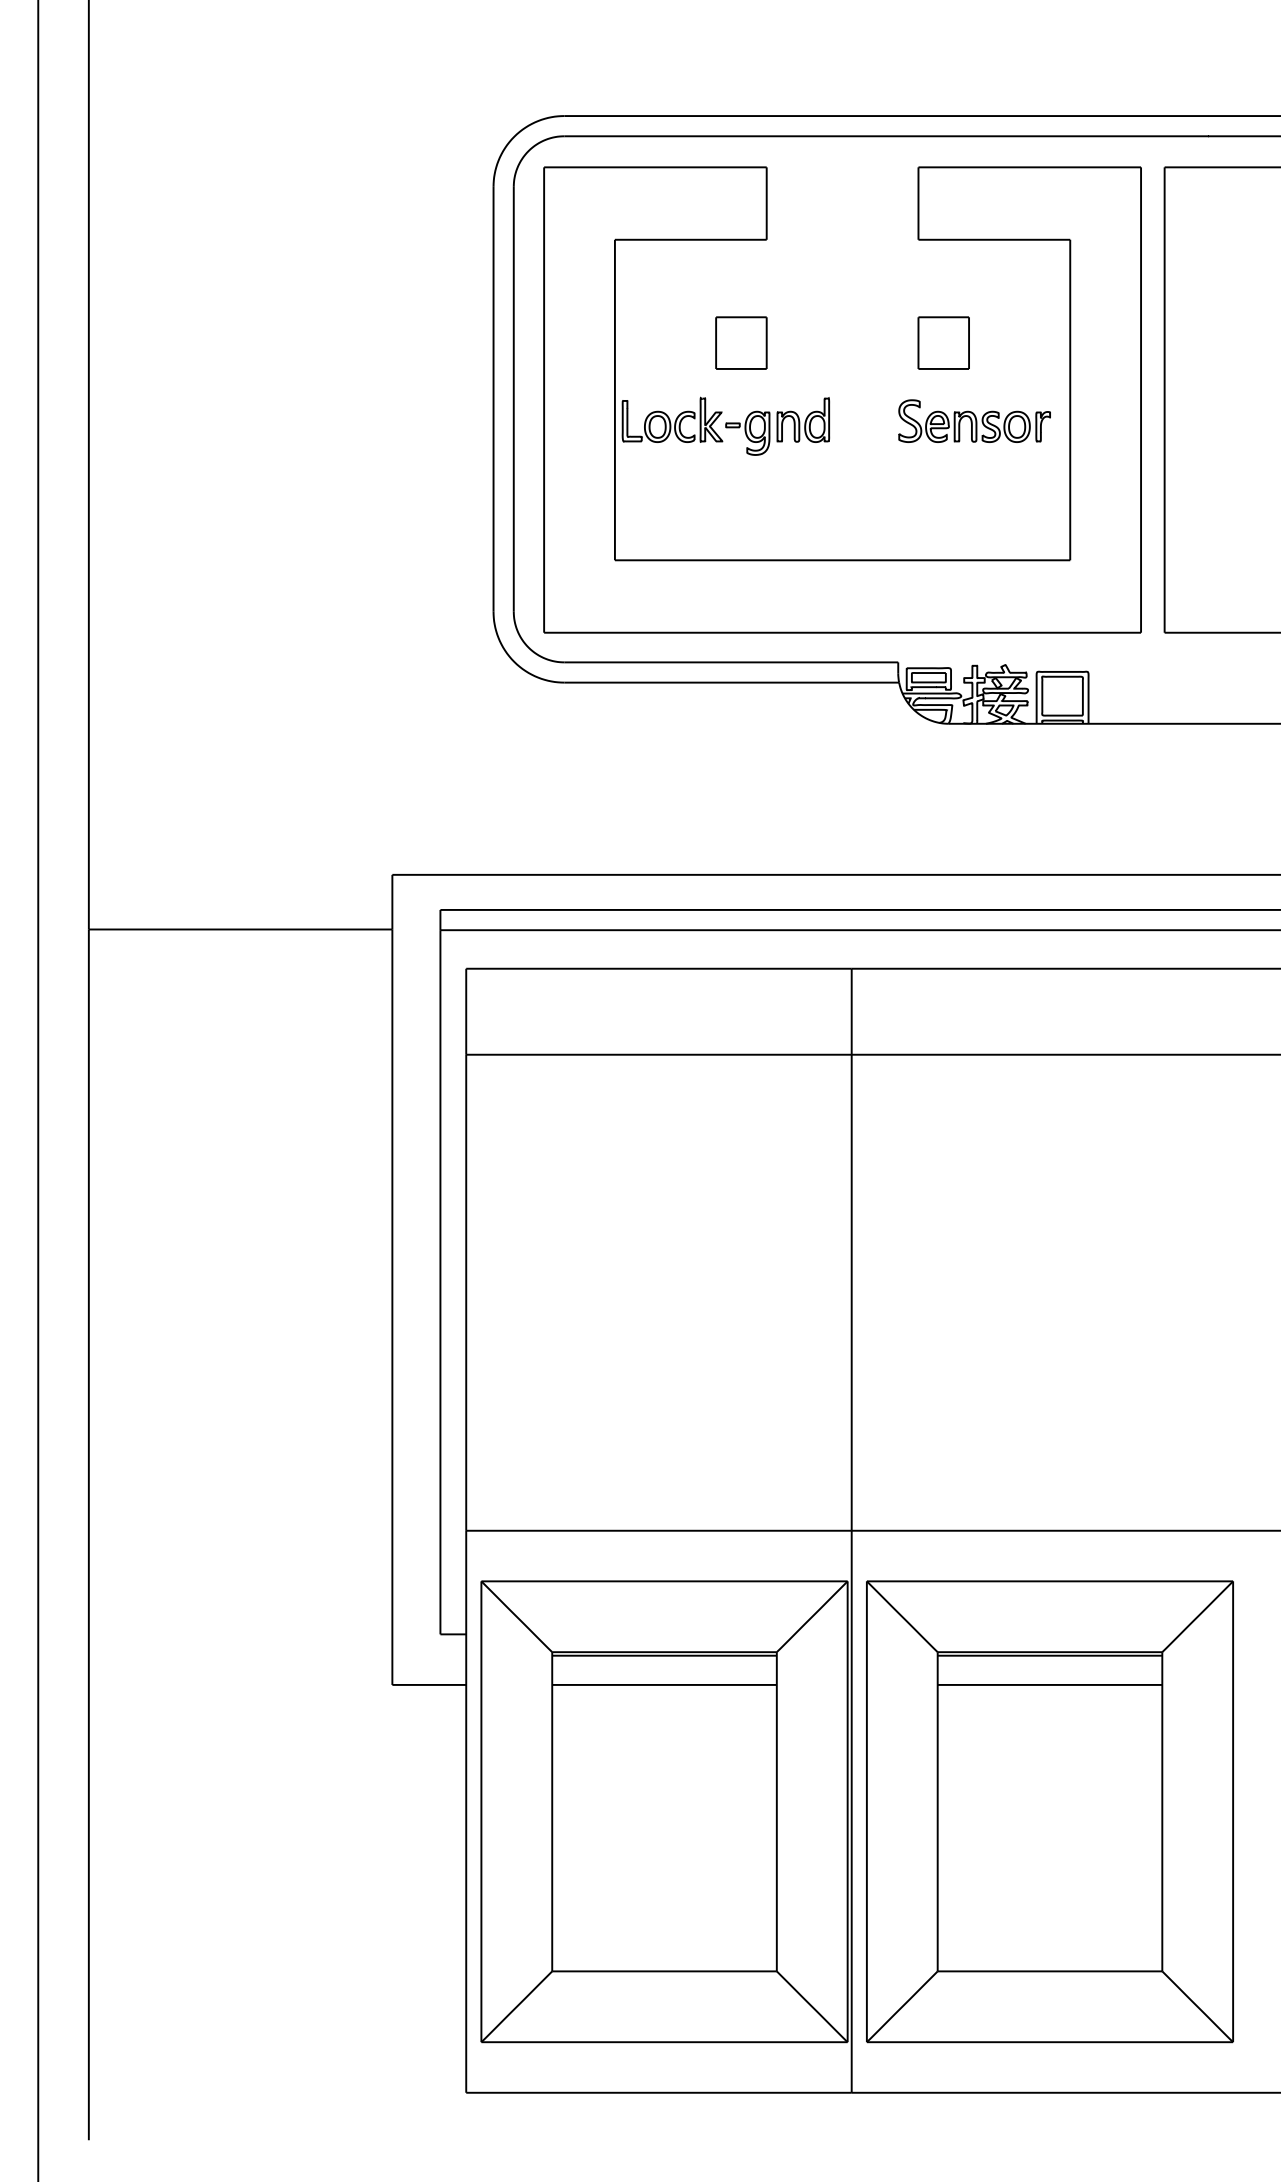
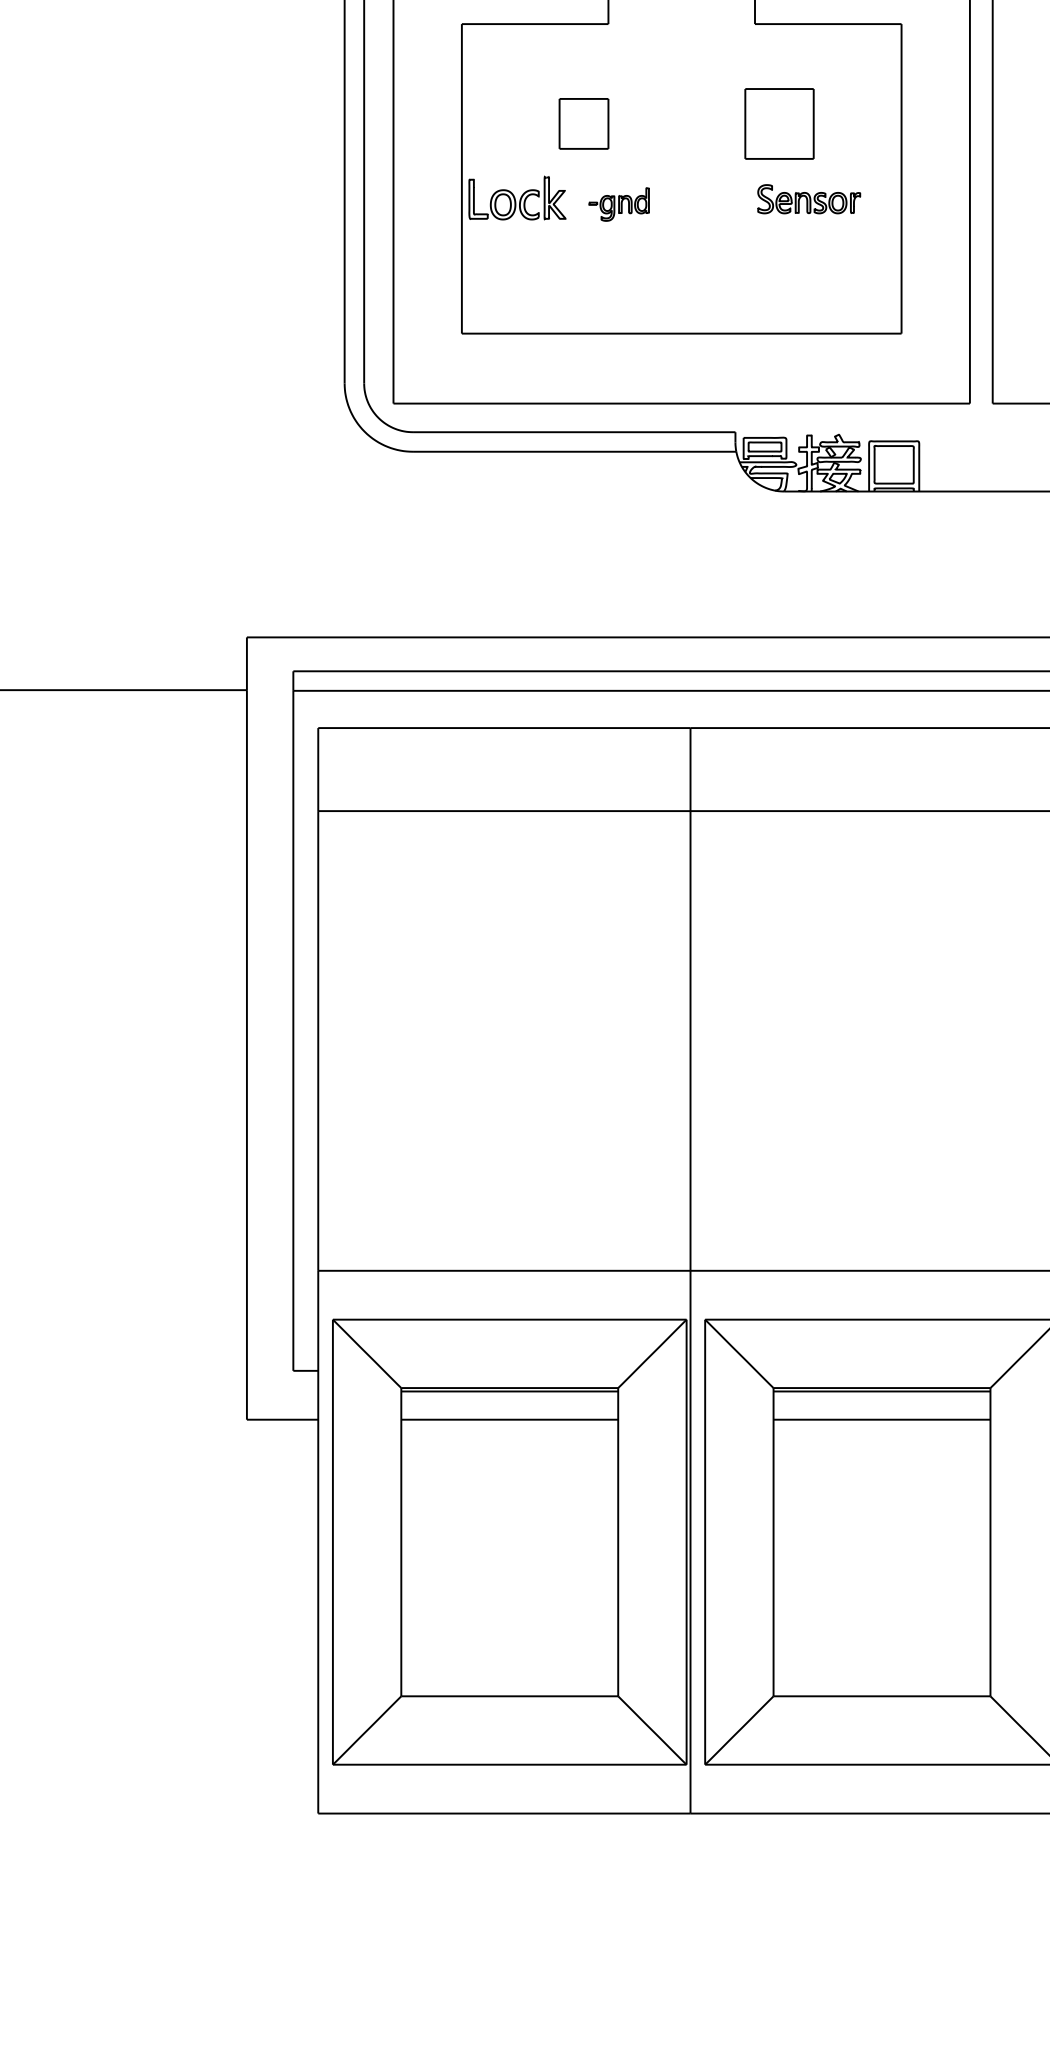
part: (943, 342) -> (779, 123), size x1.4
part: (974, 420) -> (809, 198), size x0.7
part: (777, 426) -> (618, 204), size x0.6

